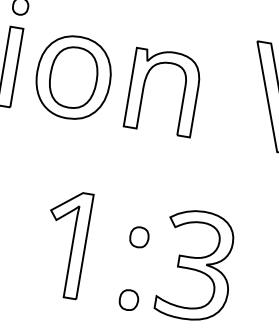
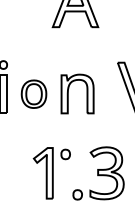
part: (72, 75) -> (33, 93), size x0.7
part: (138, 237) -> (65, 154), moved

